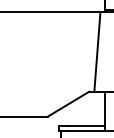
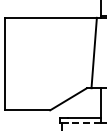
line: (85, 131) -> (83, 123), solid -> dashed

